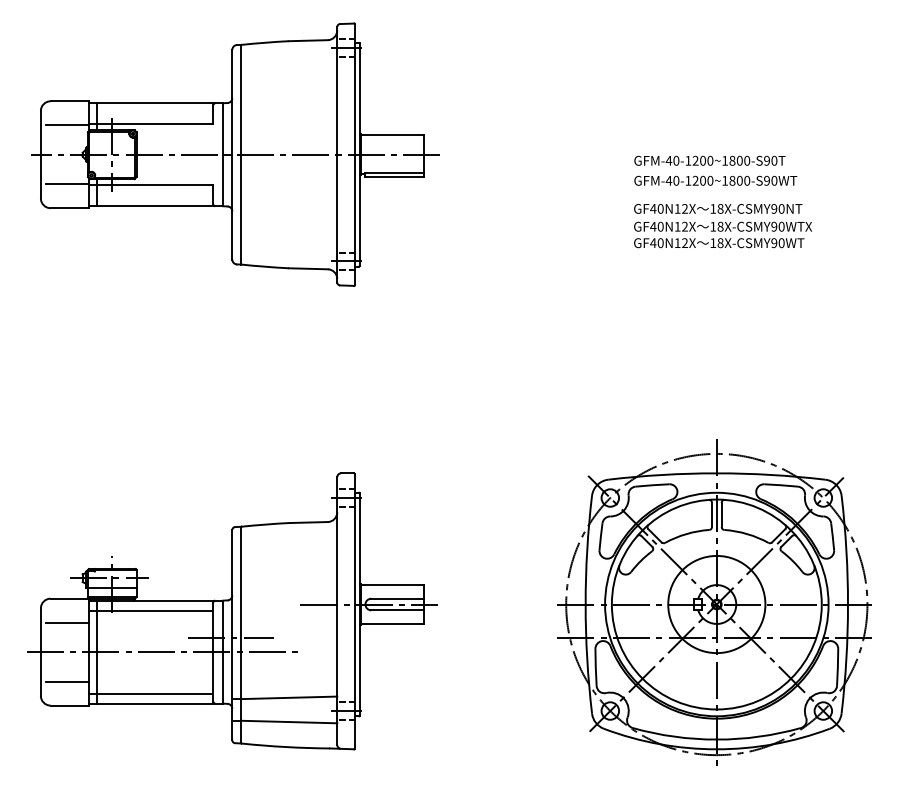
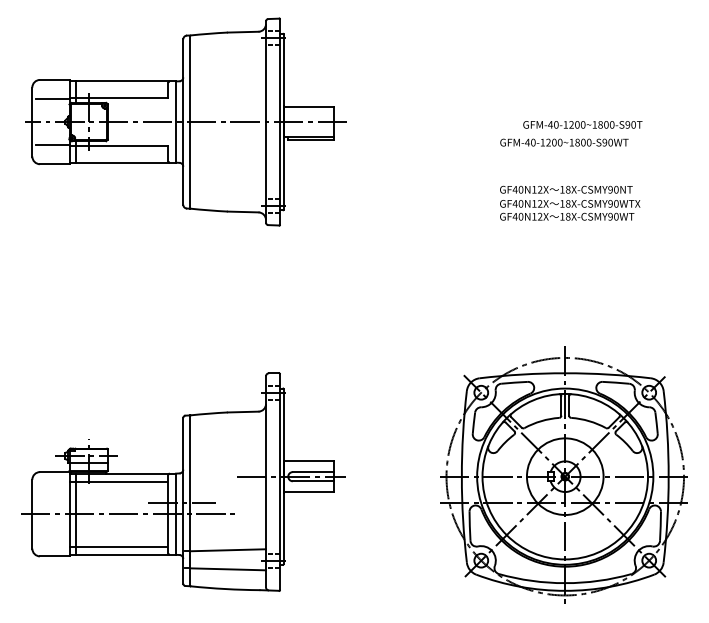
text: (709, 160) -> (582, 124), moved
text: (723, 225) -> (570, 202), moved
line: (66, 622) -> (52, 490), removed
line: (66, 681) -> (52, 537), removed

